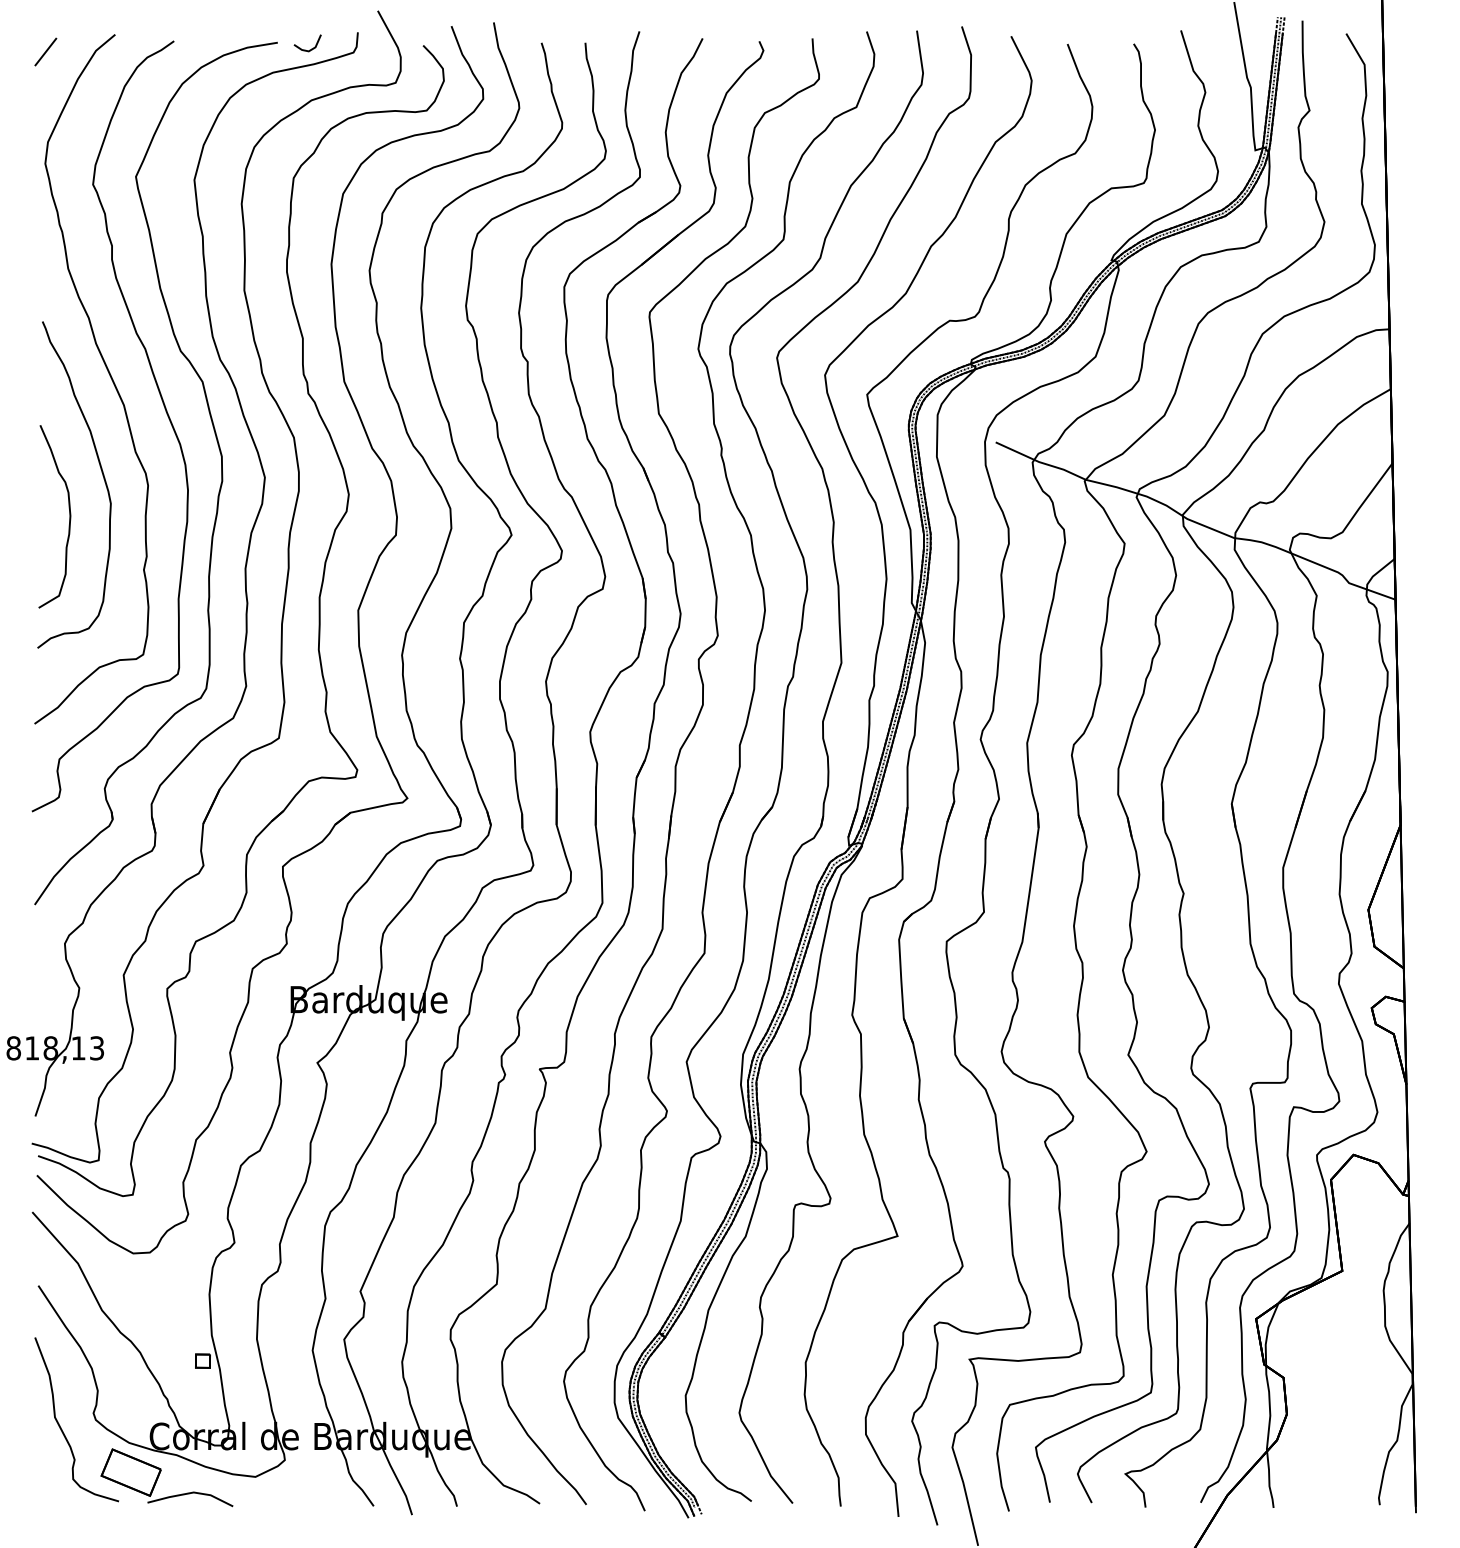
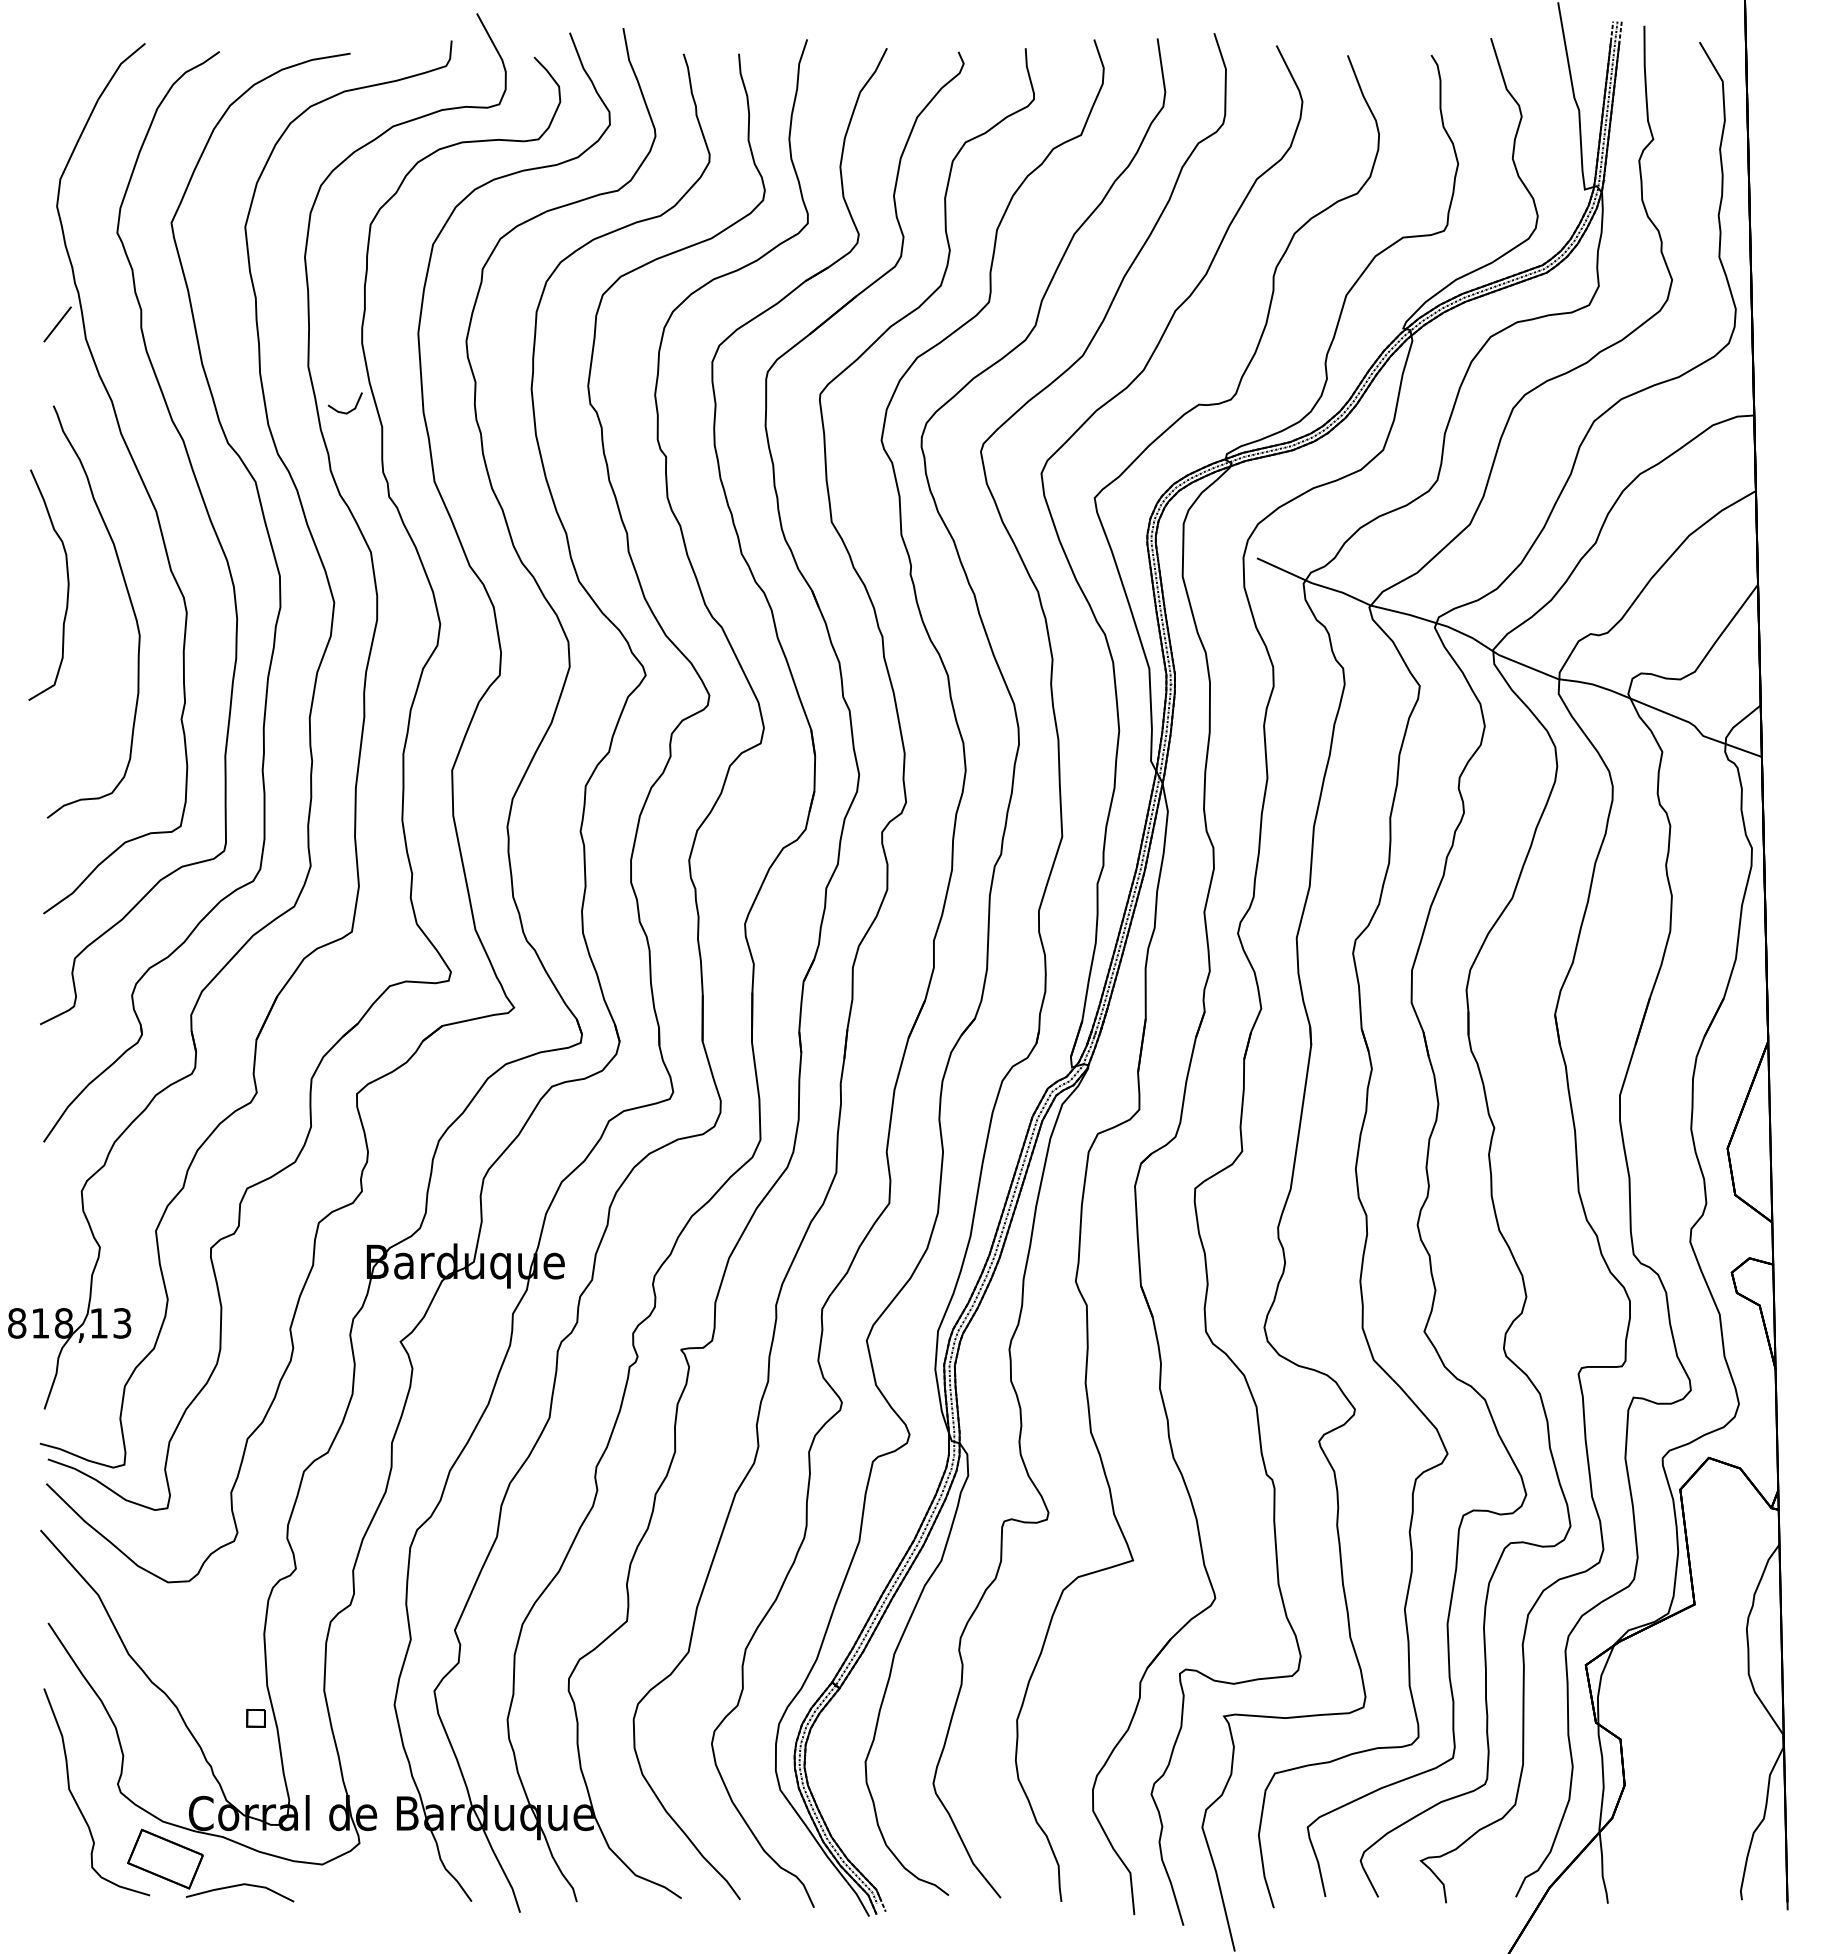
line: (311, 48) -> (349, 410), moved
line: (45, 52) -> (57, 324), moved
curve: (69, 516) -> (67, 584), moved

